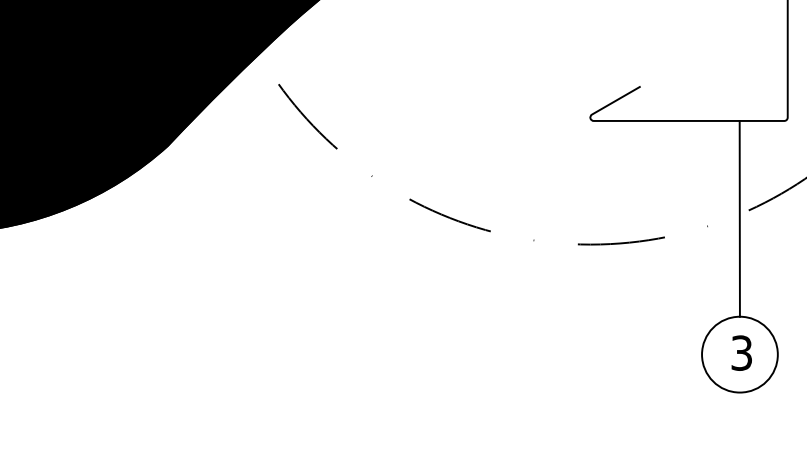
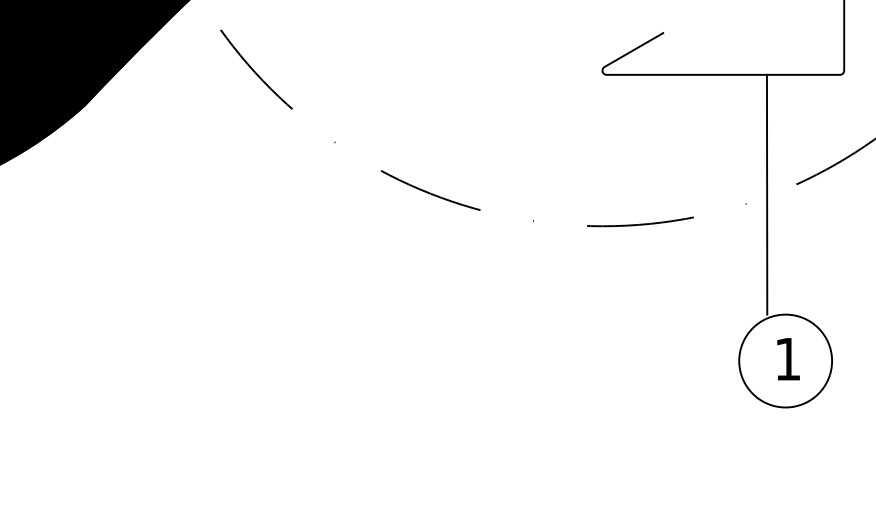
line: (739, 218) -> (766, 194), moved
text: (741, 352) -> (787, 358), 3 -> 1

